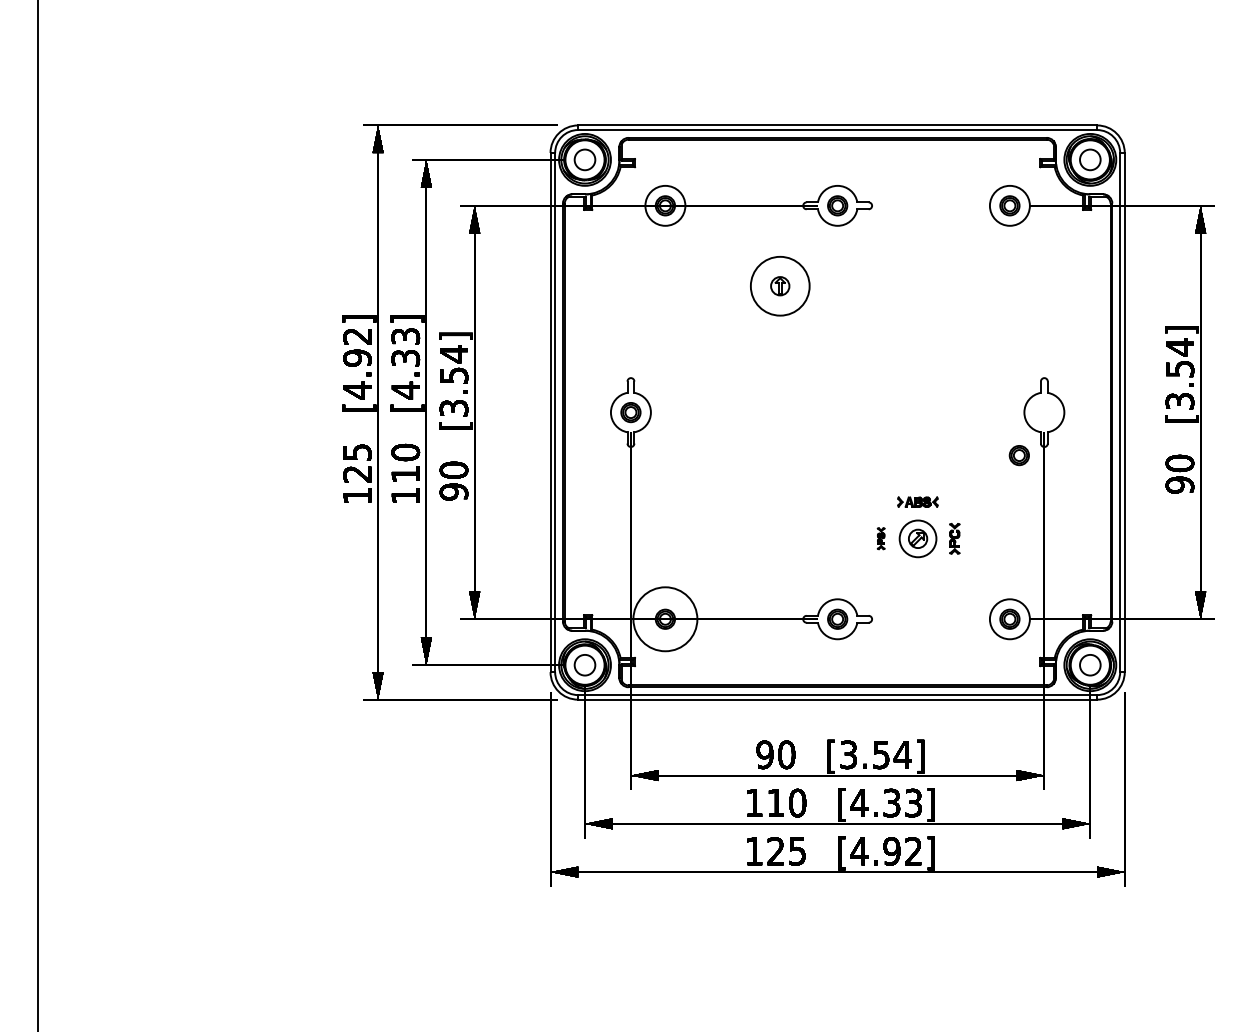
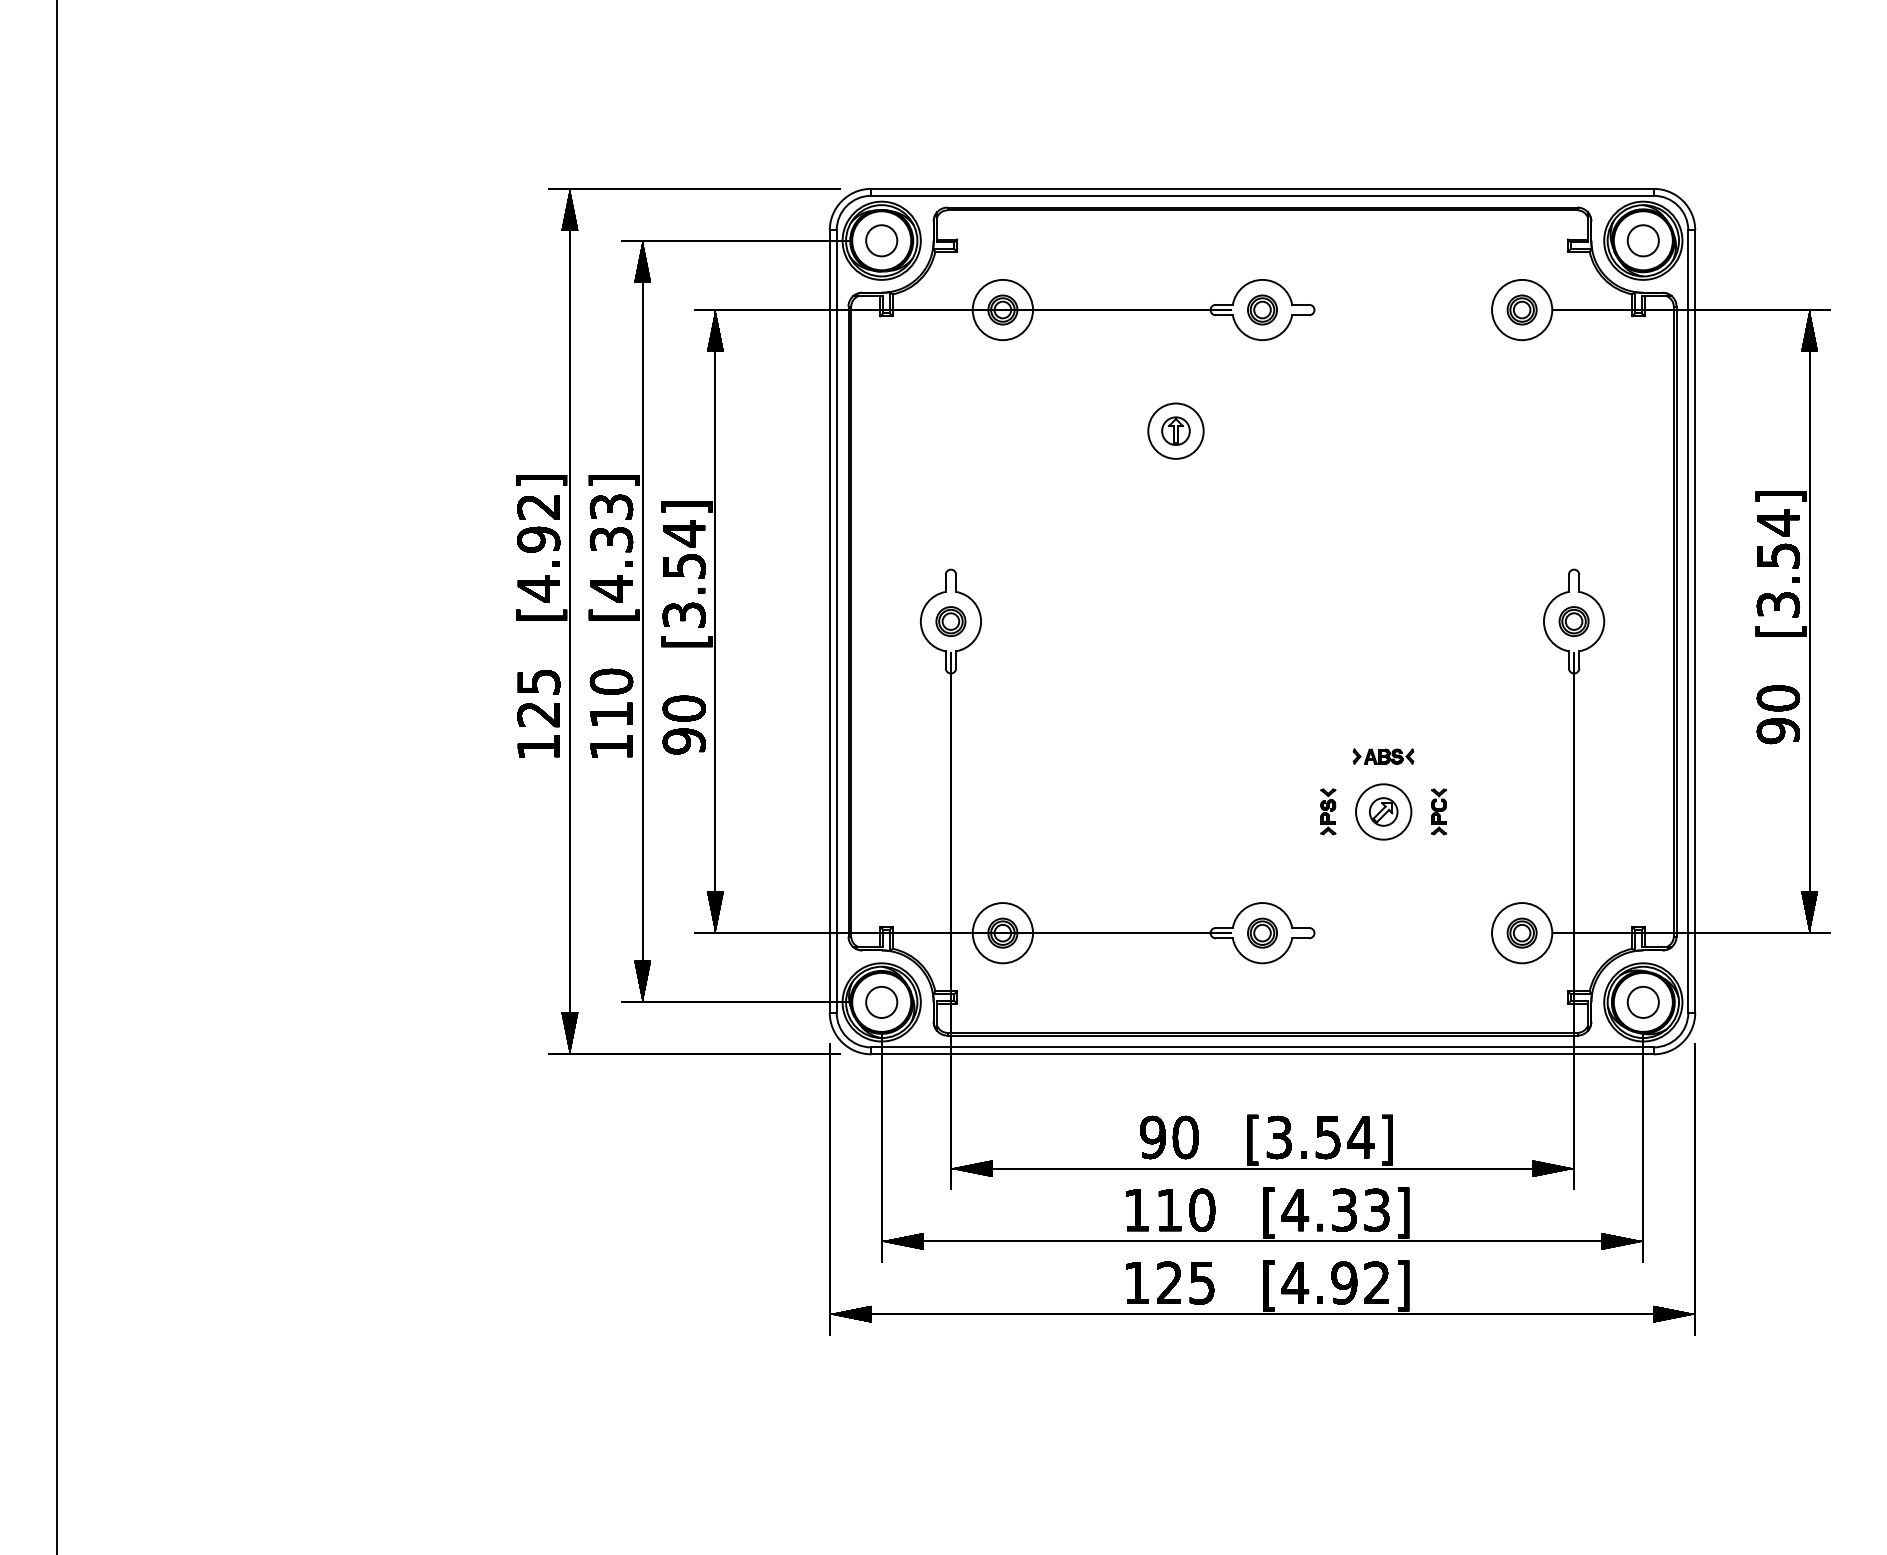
circle: (779, 285) -> (1174, 430), size x0.62
part: (1018, 455) -> (1572, 621), moved
part: (880, 538) -> (1327, 811), size x1.43
circle: (665, 619) -> (1003, 933), size x0.62

